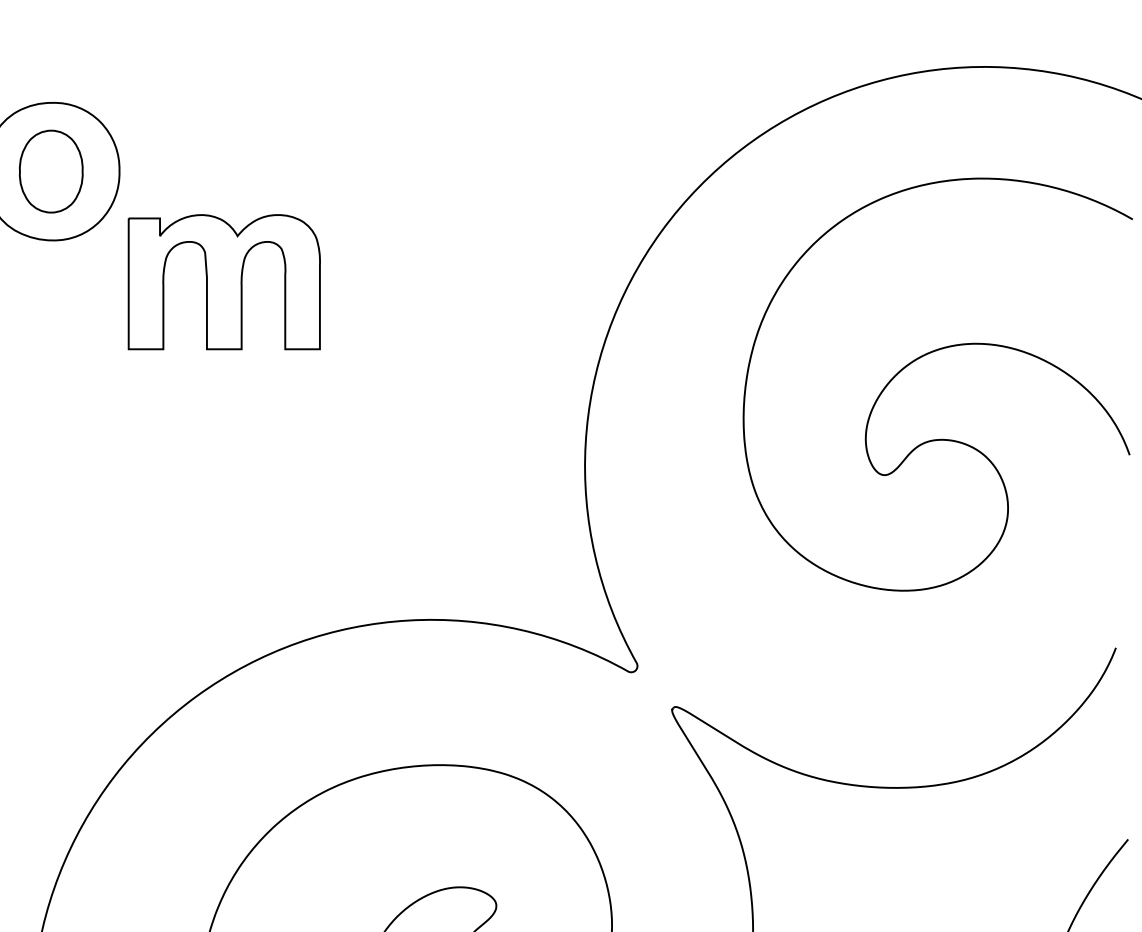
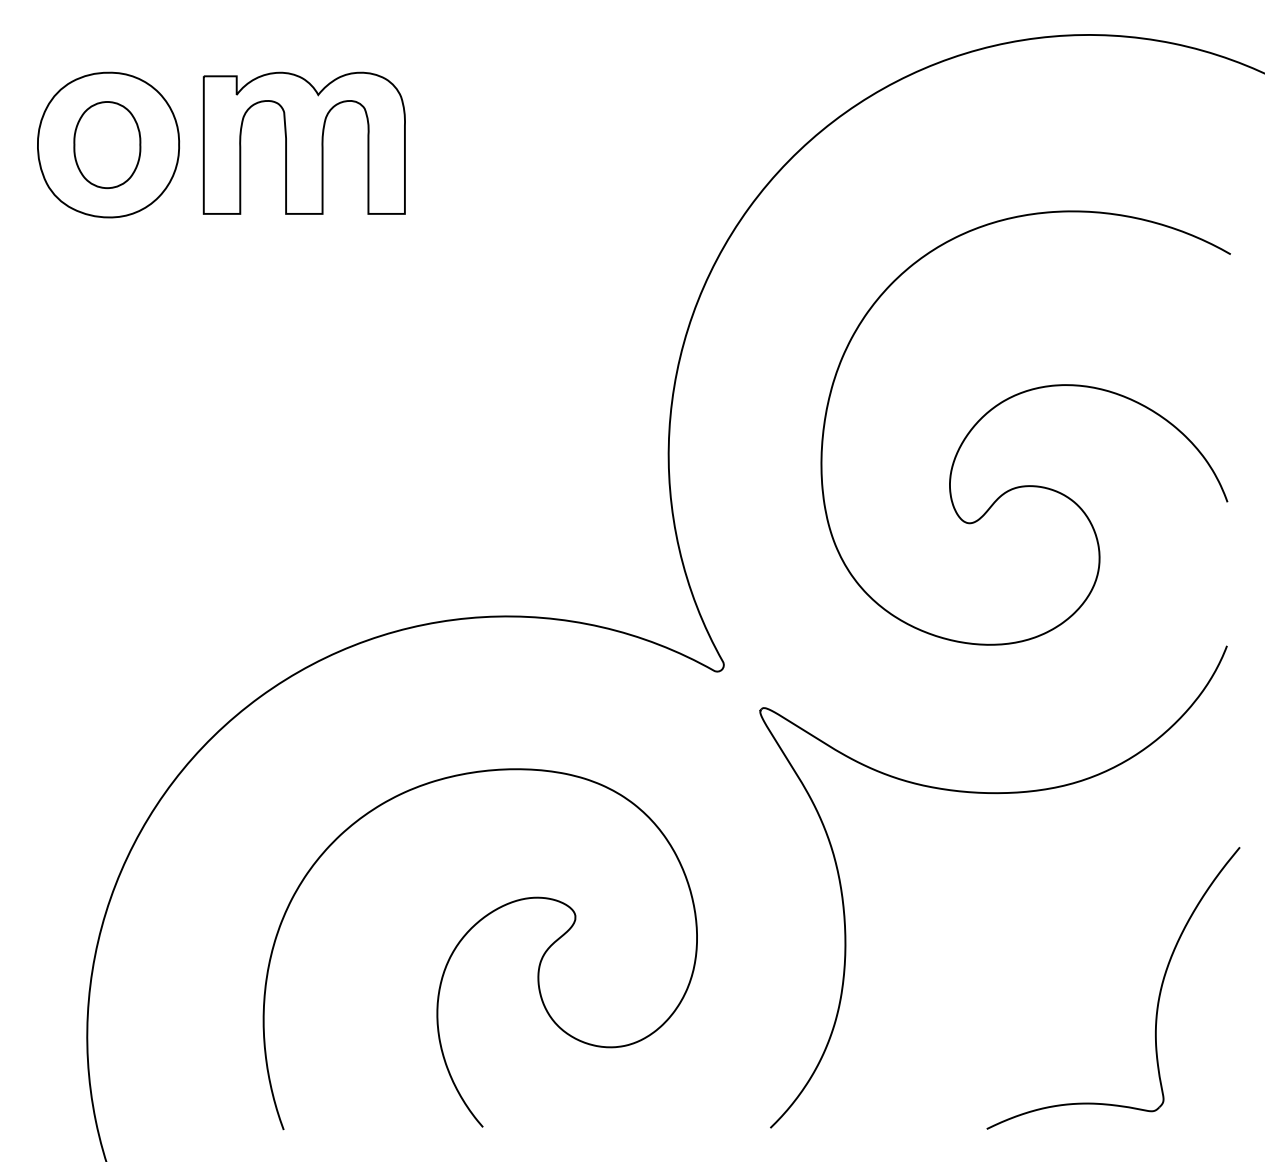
part: (223, 281) -> (303, 142), moved
curve: (924, 356) -> (1011, 398), moved

